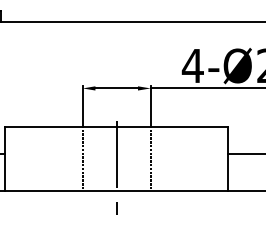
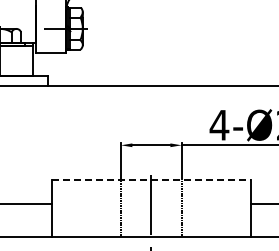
line: (116, 126) -> (151, 179), solid -> dashed

